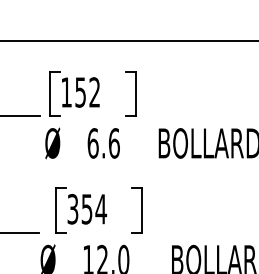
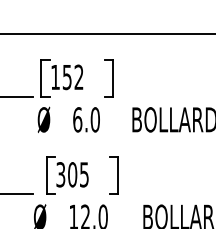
text: (113, 143) -> (94, 119), 6.6 -> 6.0
text: (94, 209) -> (78, 174), 354 -> 305

